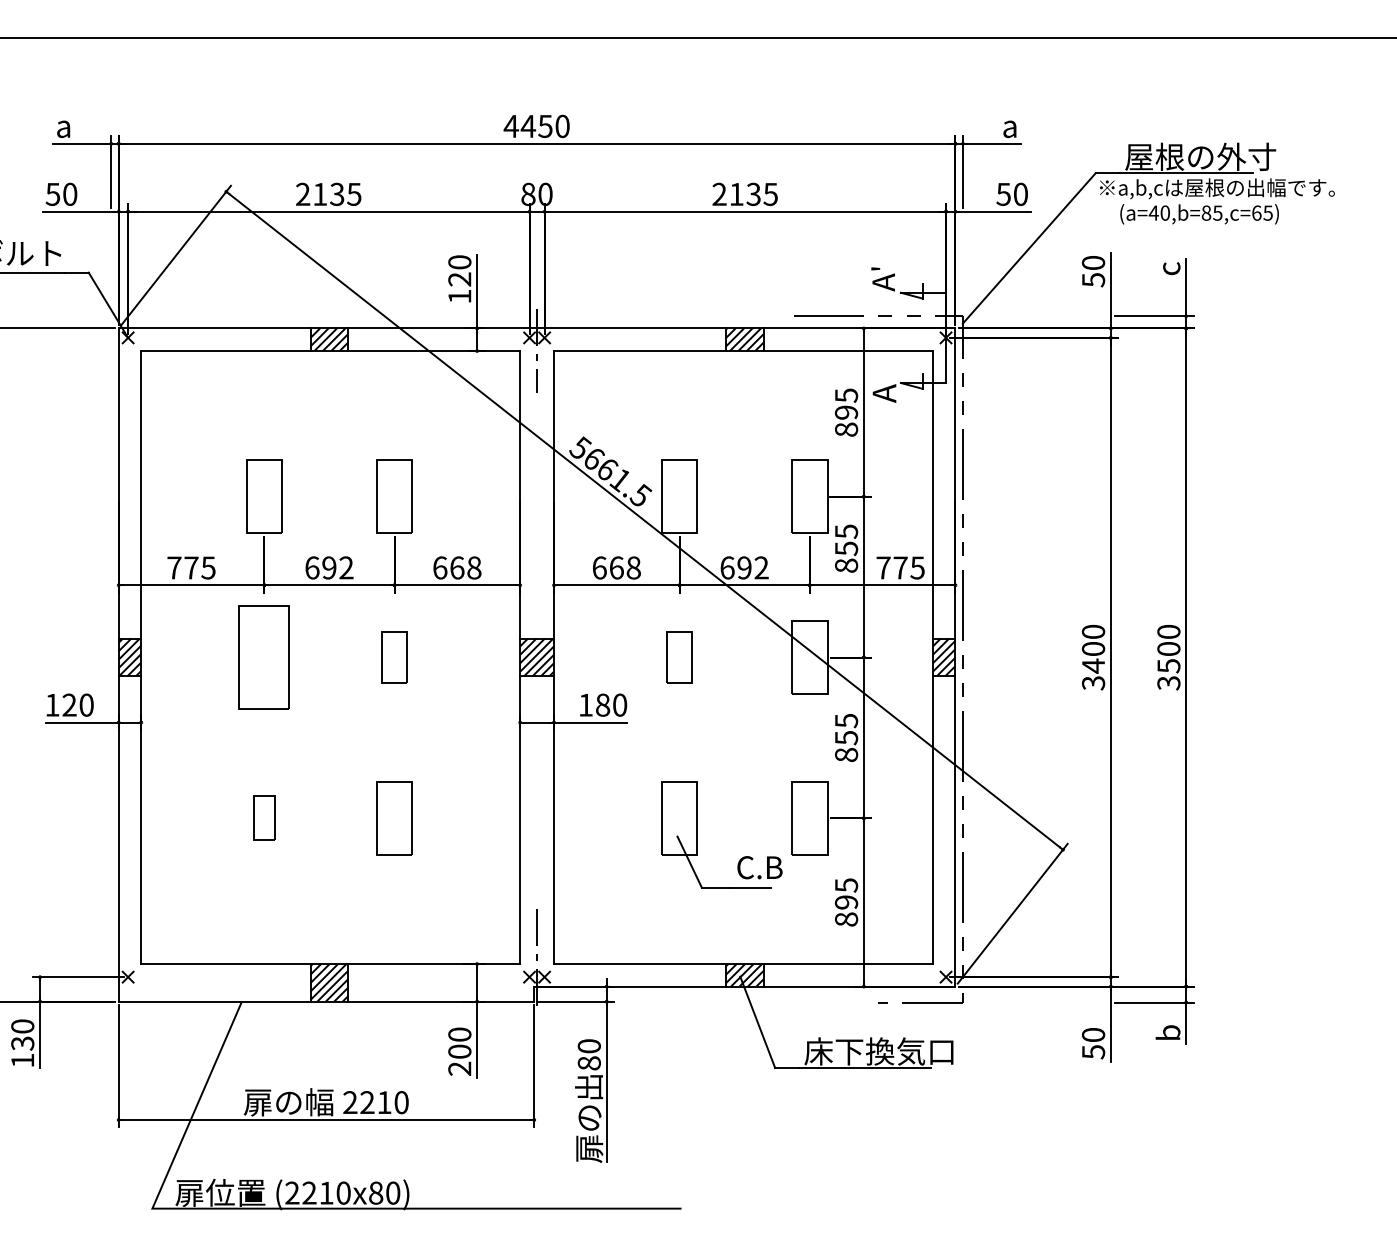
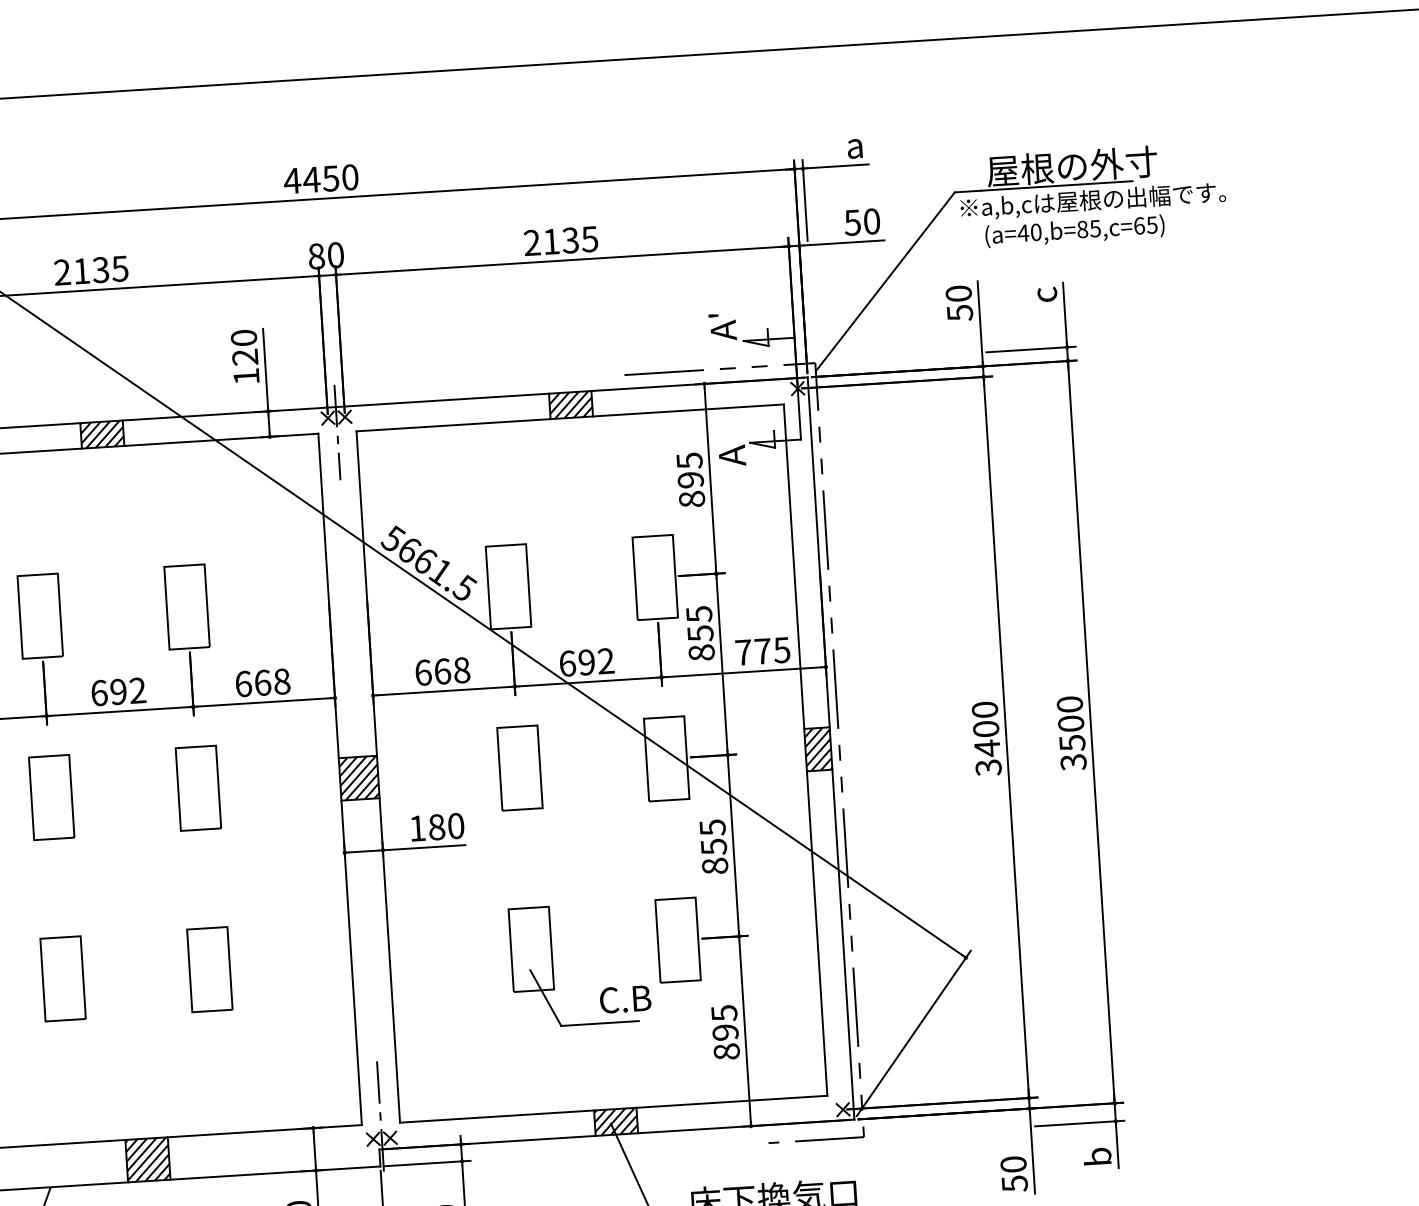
part: (264, 657) -> (51, 797), size x0.71
part: (394, 657) -> (198, 788), size x1.43
part: (679, 657) -> (519, 768), size x1.43
part: (264, 818) -> (63, 979), size x1.67

